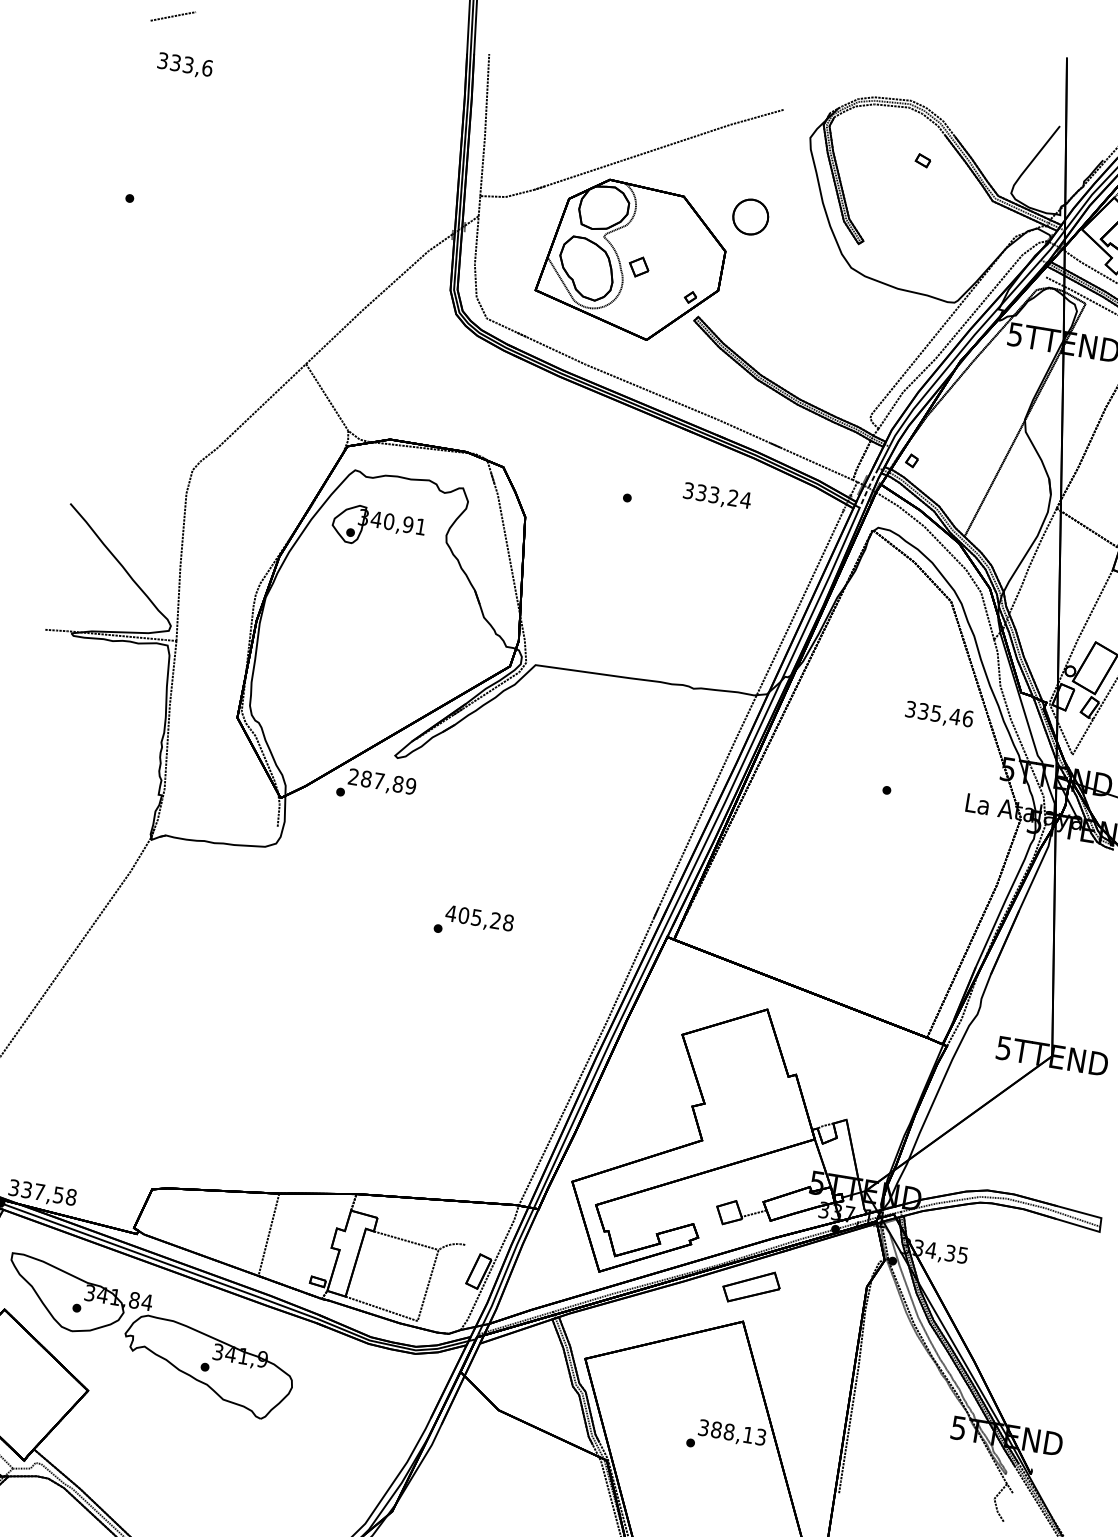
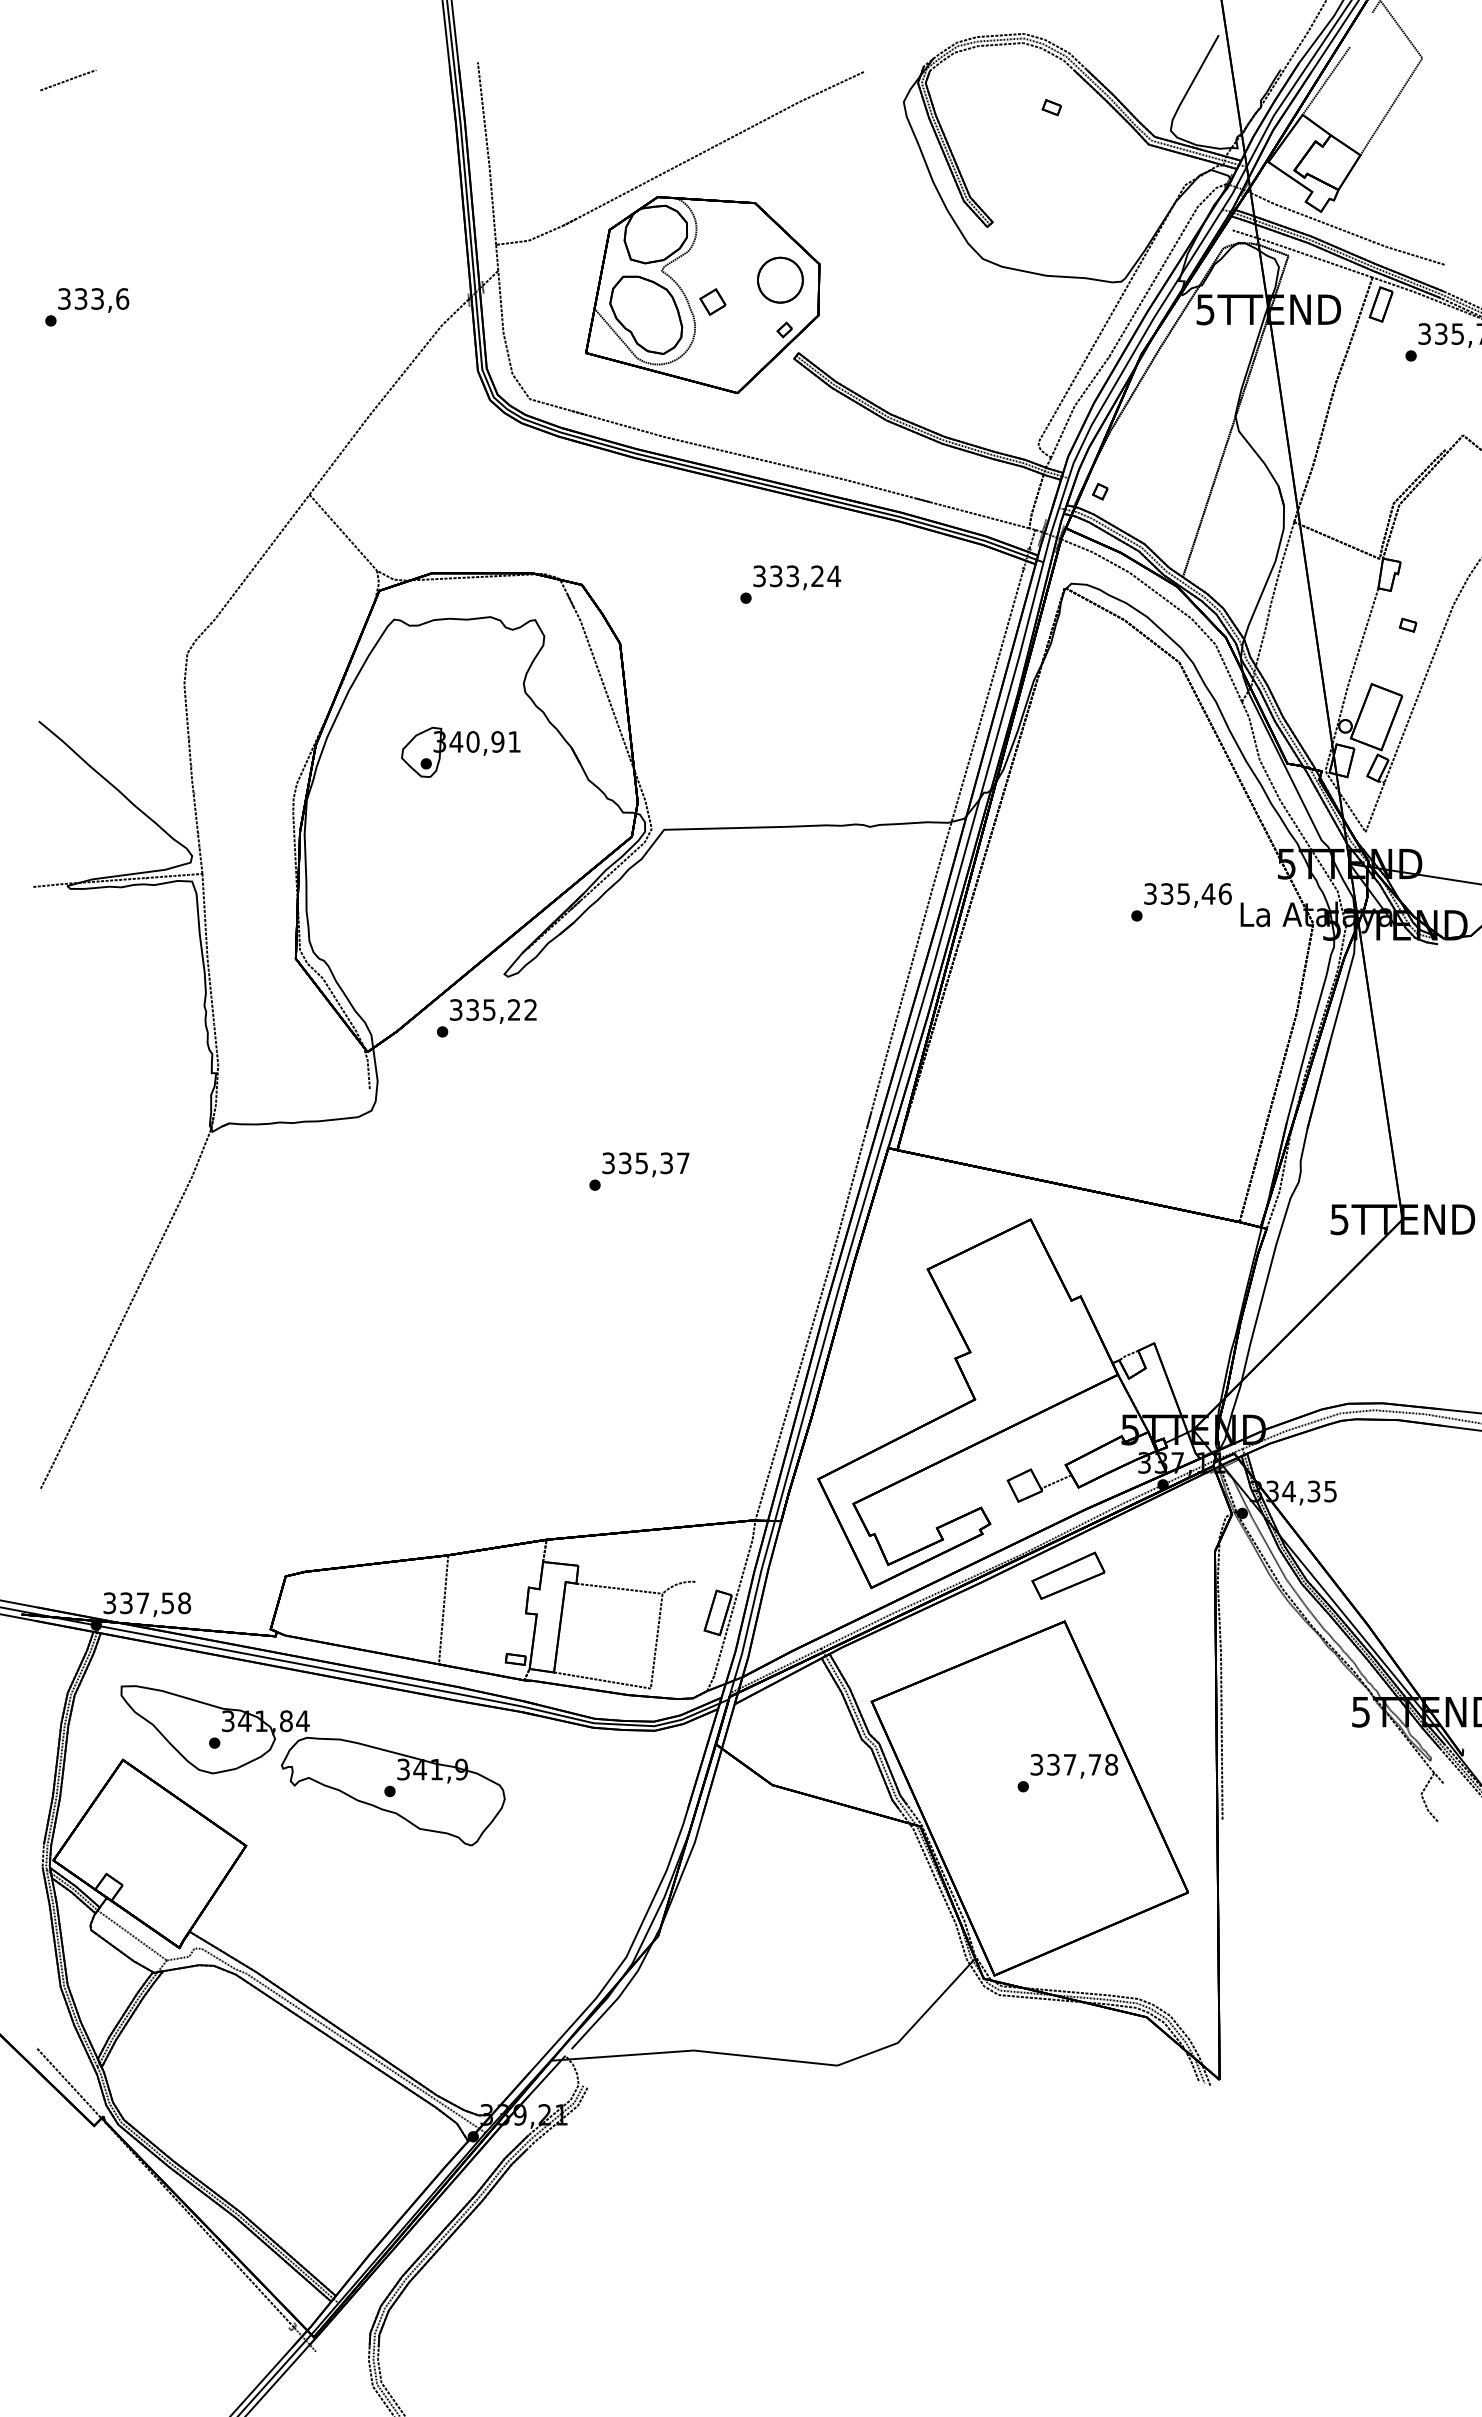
text: (185, 65) -> (93, 300), moved
part: (750, 216) -> (780, 279), moved
line: (868, 487) -> (1050, 534), dashed -> solid
text: (717, 496) -> (797, 577), moved
part: (378, 527) -> (460, 751), moved
text: (938, 715) -> (1187, 895), moved
text: (382, 781) -> (493, 1009), 287,89 -> 335,22
text: (479, 918) -> (645, 1163), 405,28 -> 335,37
text: (738, 1433) -> (1082, 1764), 388,13 -> 337,78

